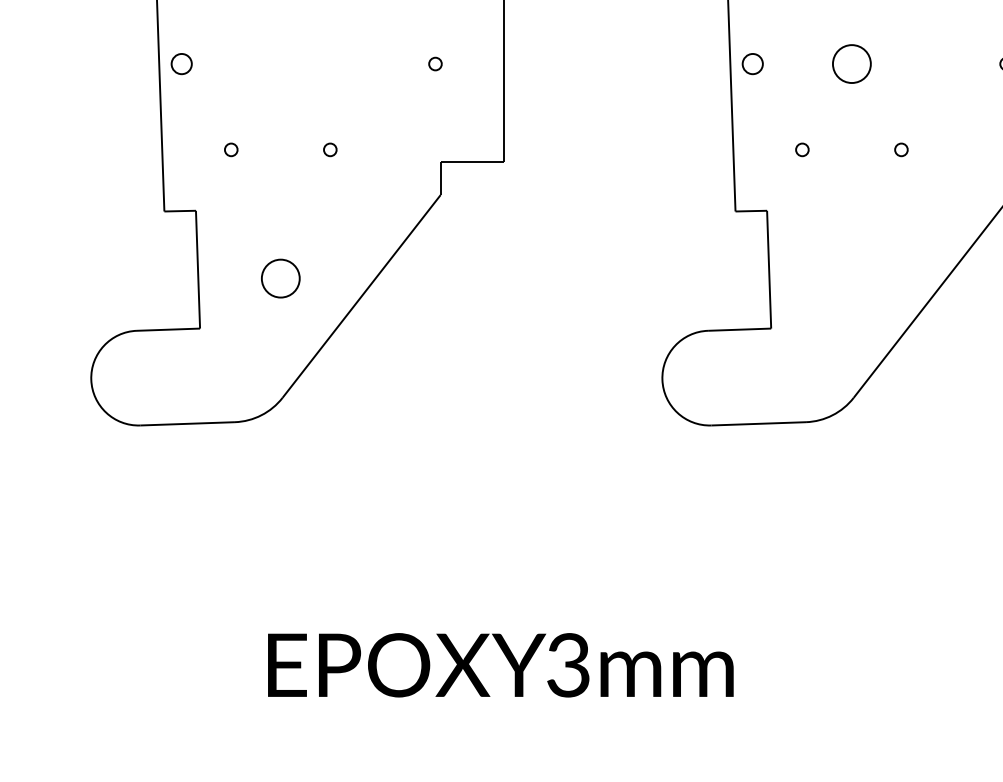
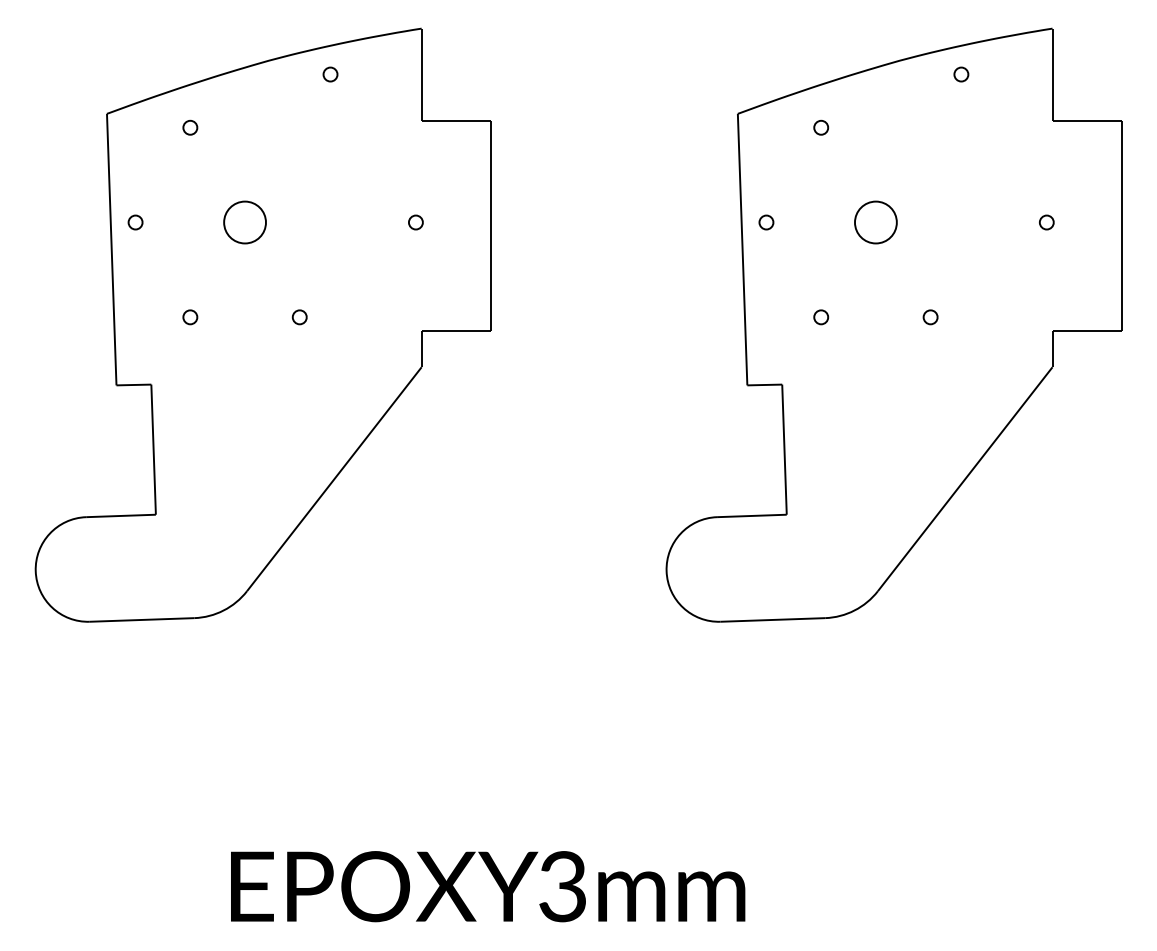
part: (181, 64) -> (135, 222), size x0.62
part: (752, 64) -> (766, 222), size x0.62
part: (280, 278) -> (244, 222), moved

